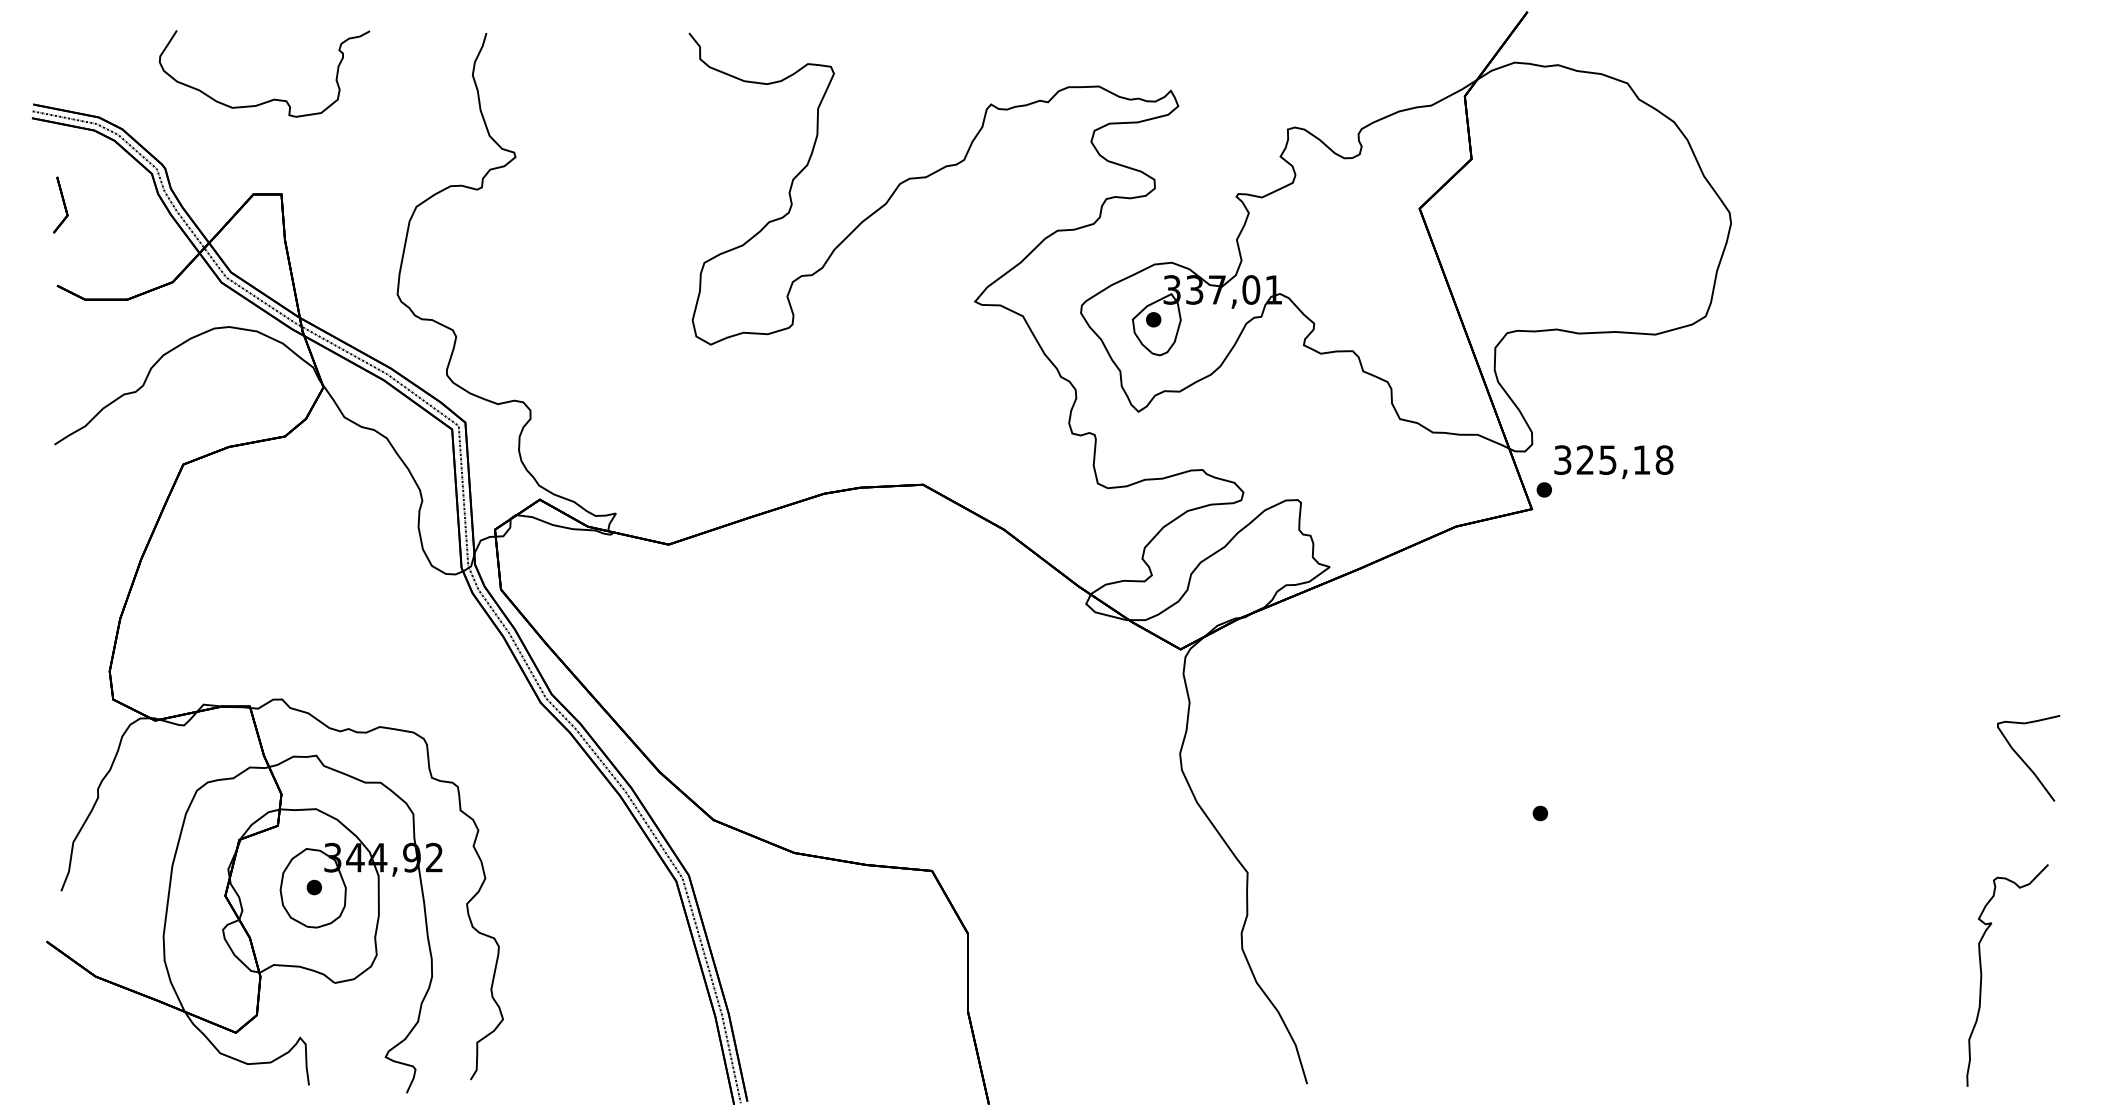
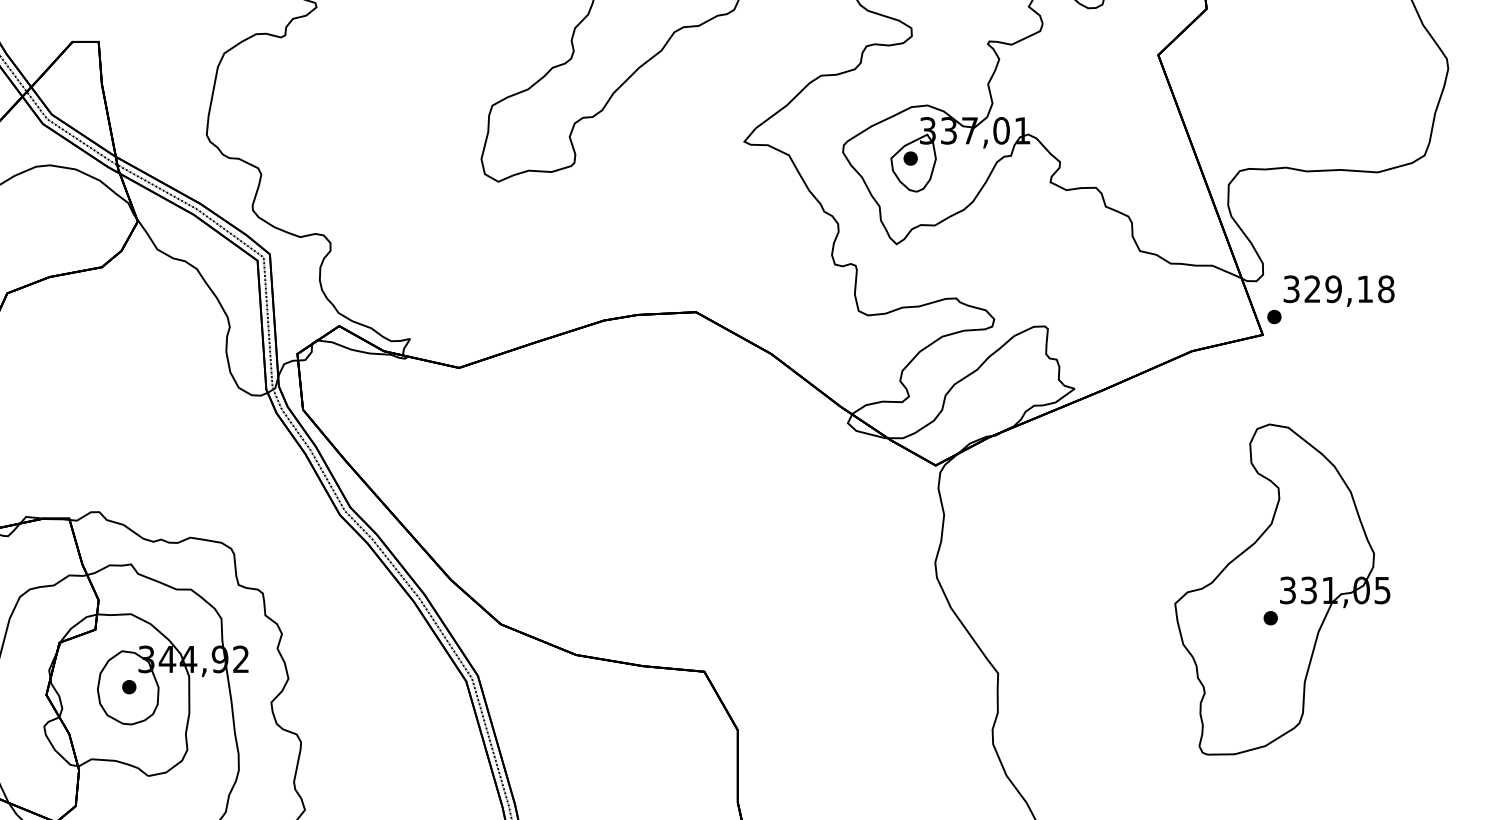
text: (1607, 459) -> (1333, 288), 325,18 -> 329,18
part: (1552, 782) -> (1281, 589), added

